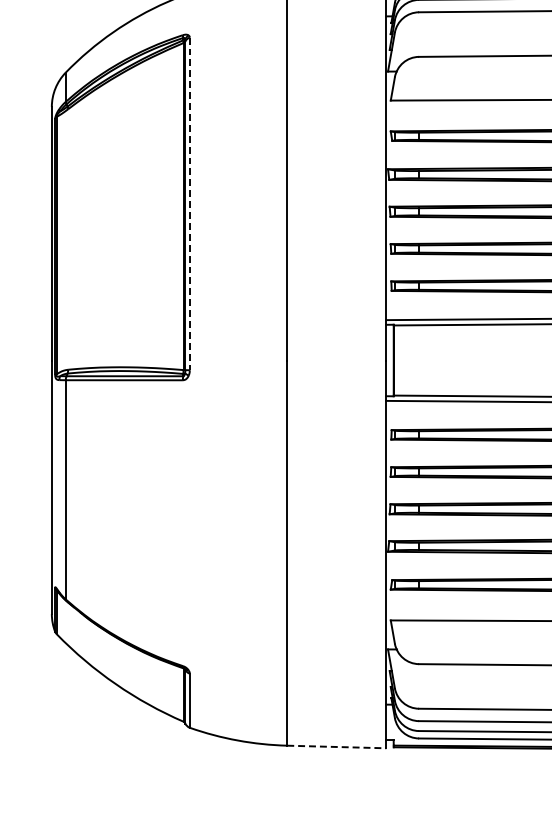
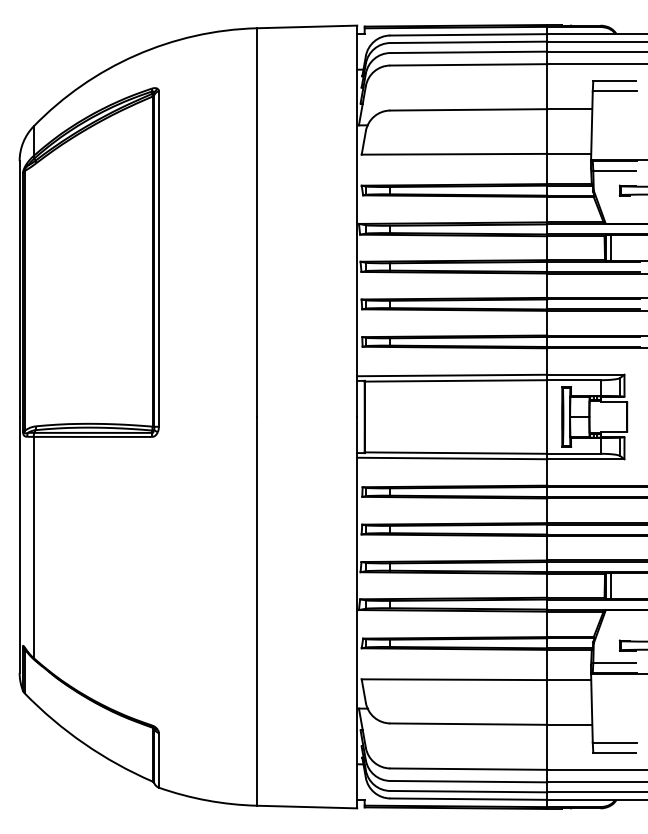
line: (189, 203) -> (158, 258), dashed -> solid
line: (337, 747) -> (307, 807), dashed -> solid

